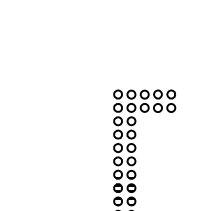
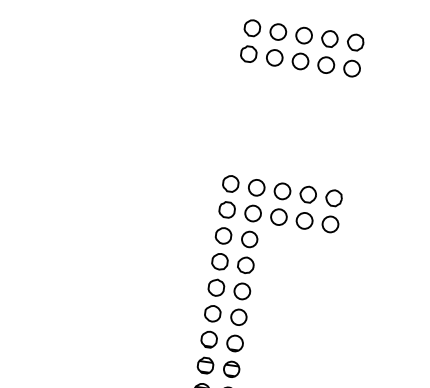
part: (144, 20) -> (302, 47), added

